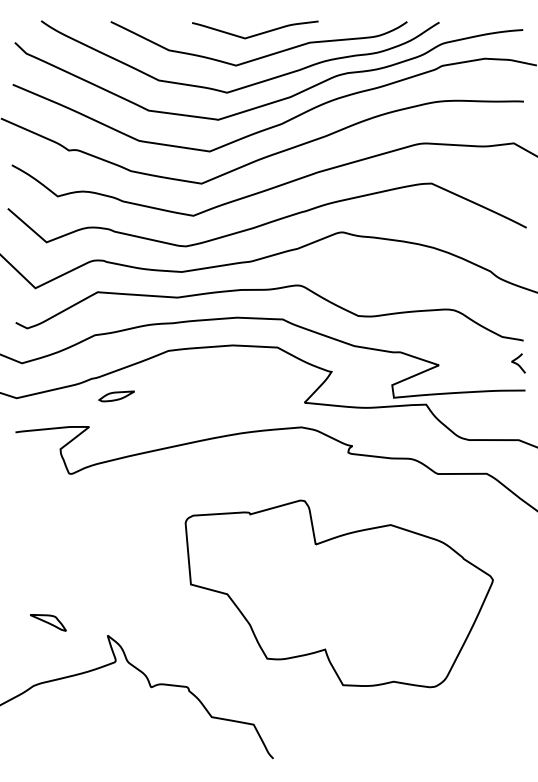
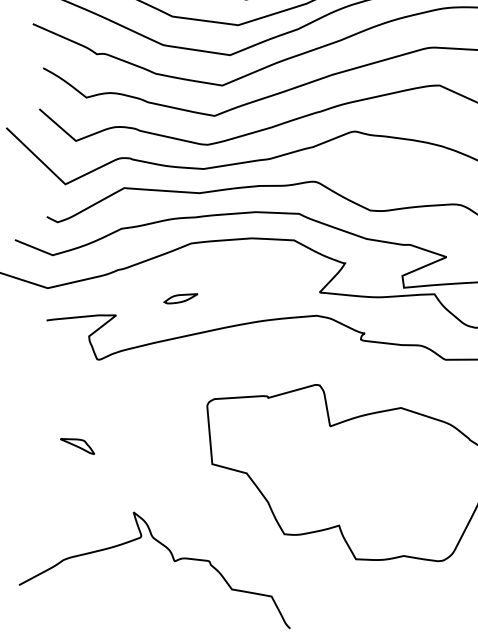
part: (116, 396) -> (180, 298), moved
part: (48, 622) -> (77, 446), moved

